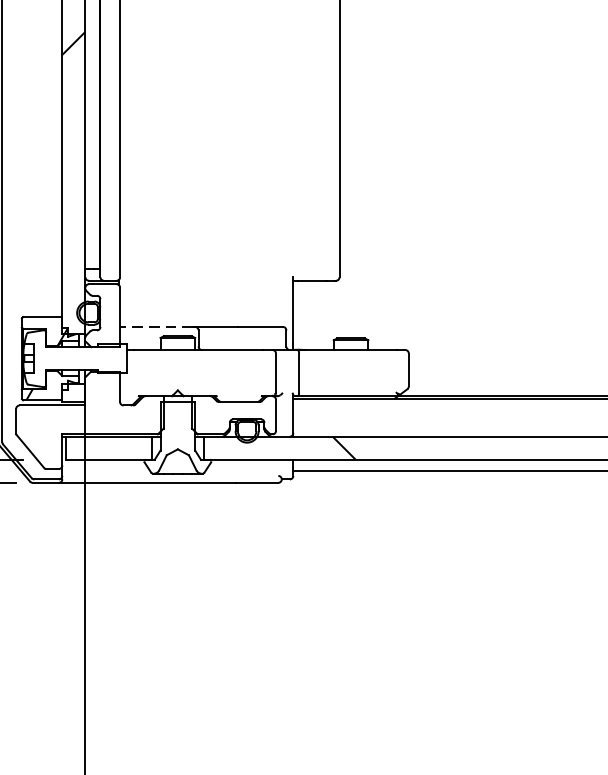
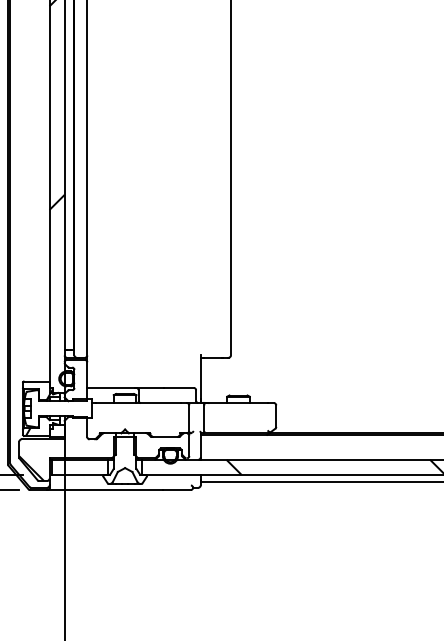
line: (157, 326) -> (111, 387), dashed -> solid
hatch: (34, 449) -> (31, 468), added

